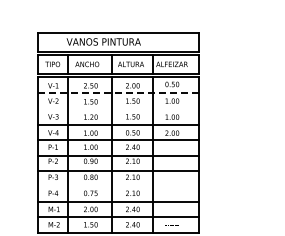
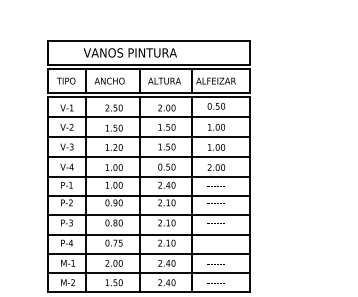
line: (119, 92) -> (150, 116), dashed -> solid
line: (118, 108) -> (148, 136), added
line: (118, 186) -> (148, 234), added

